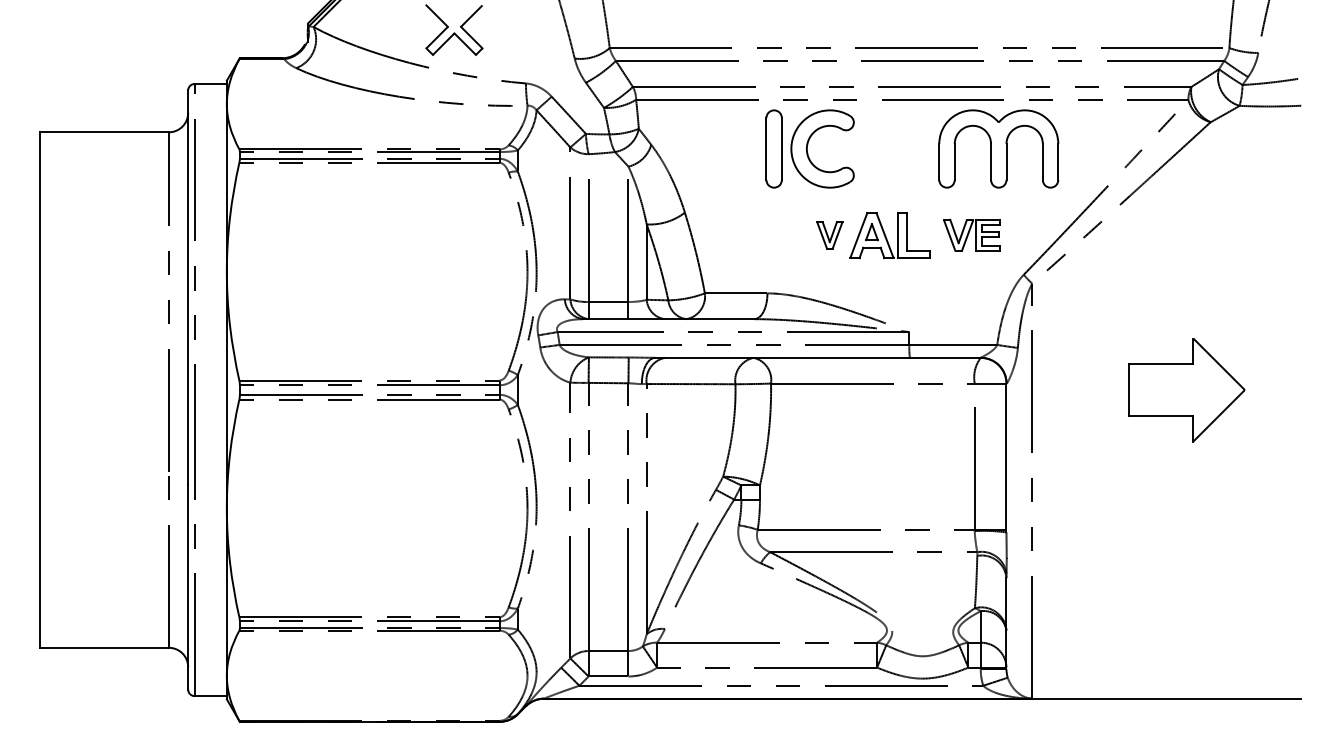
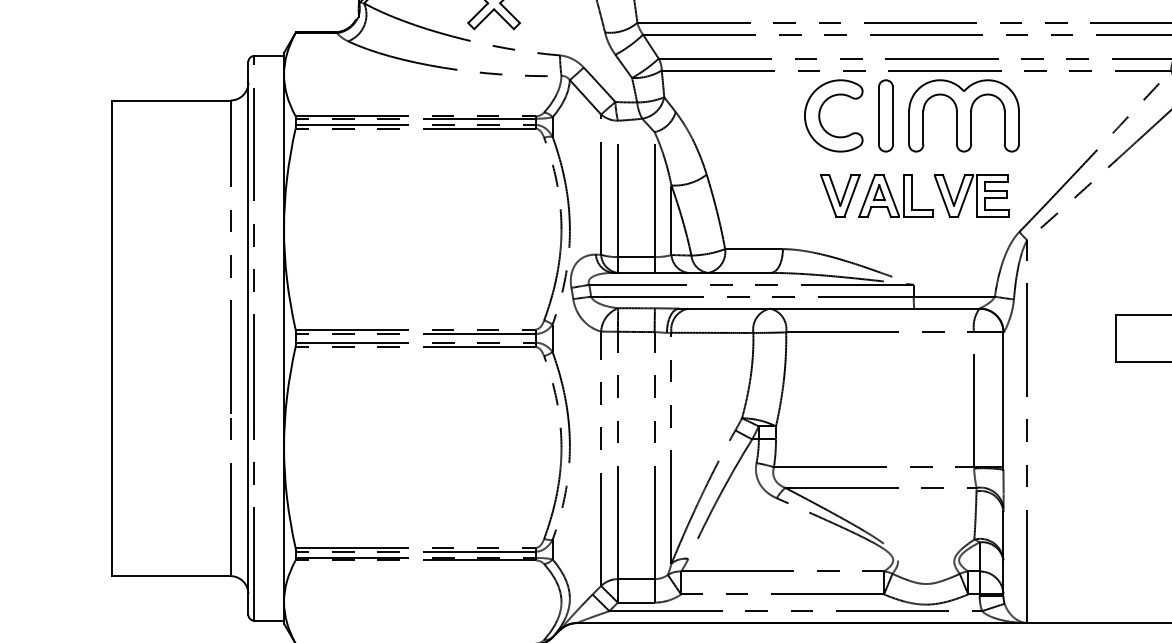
part: (773, 148) -> (885, 115), moved
part: (998, 148) -> (963, 115), moved
part: (829, 235) -> (840, 195), size x1.67
part: (971, 235) -> (971, 195), size x1.43

